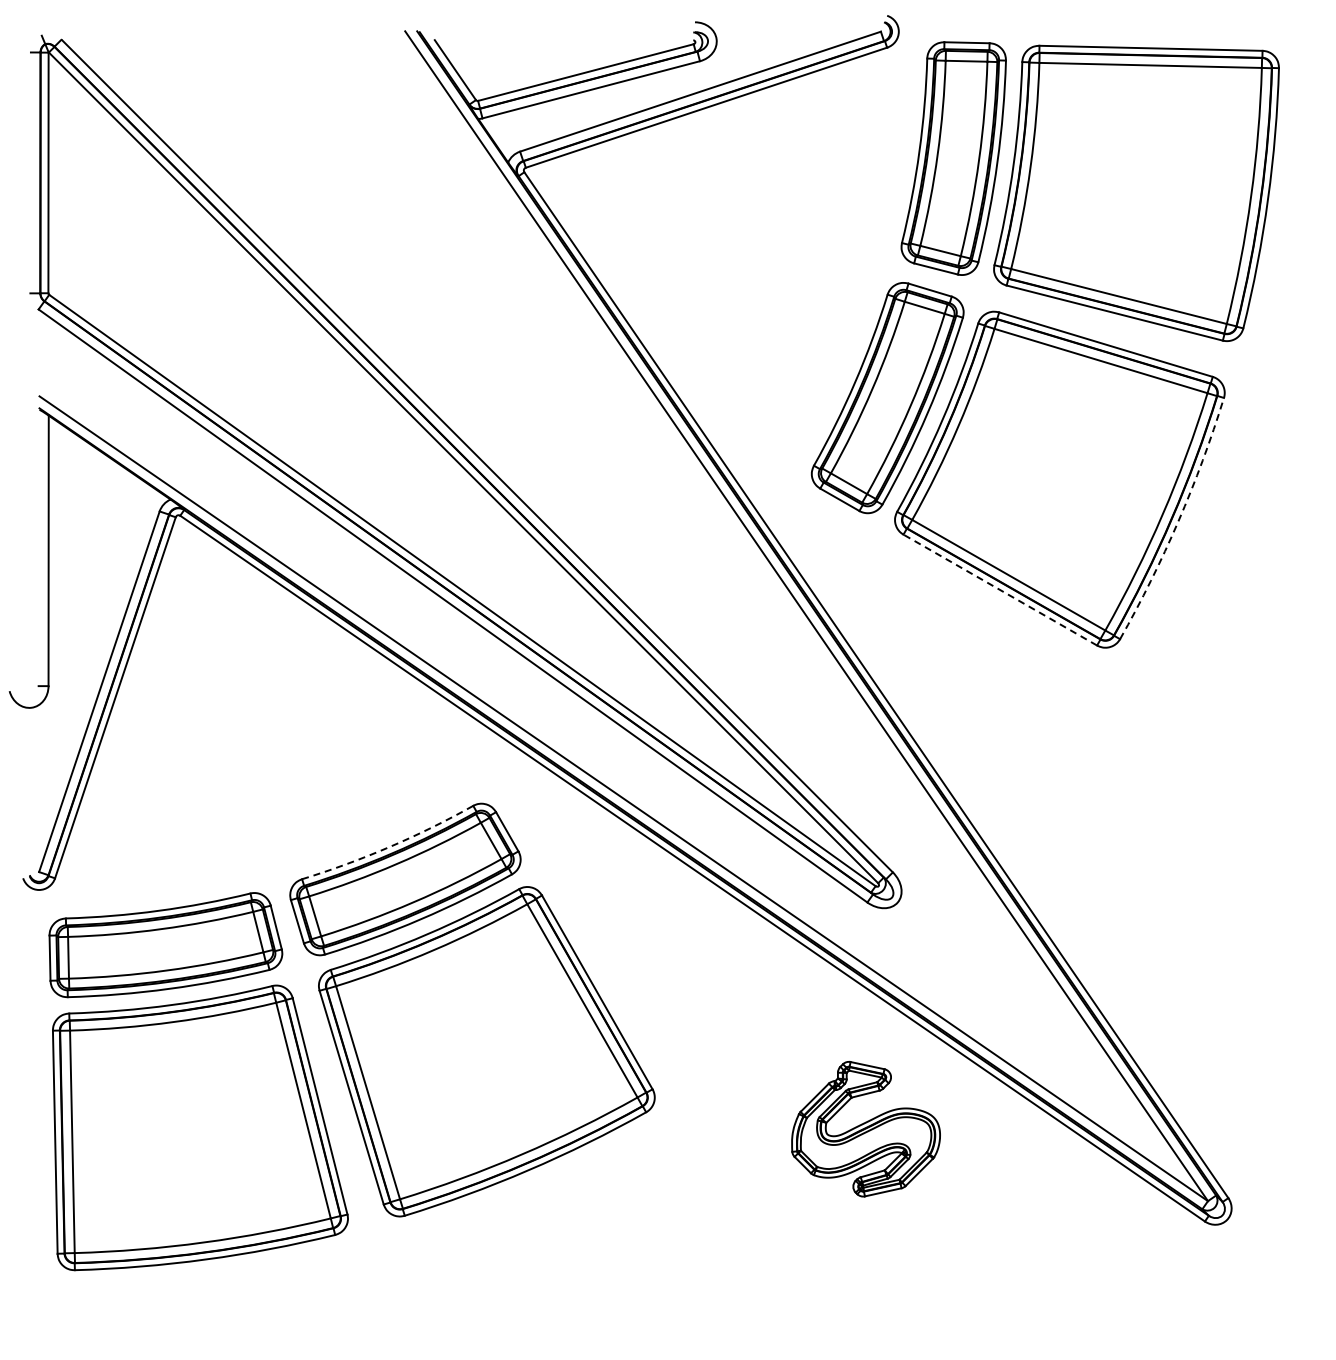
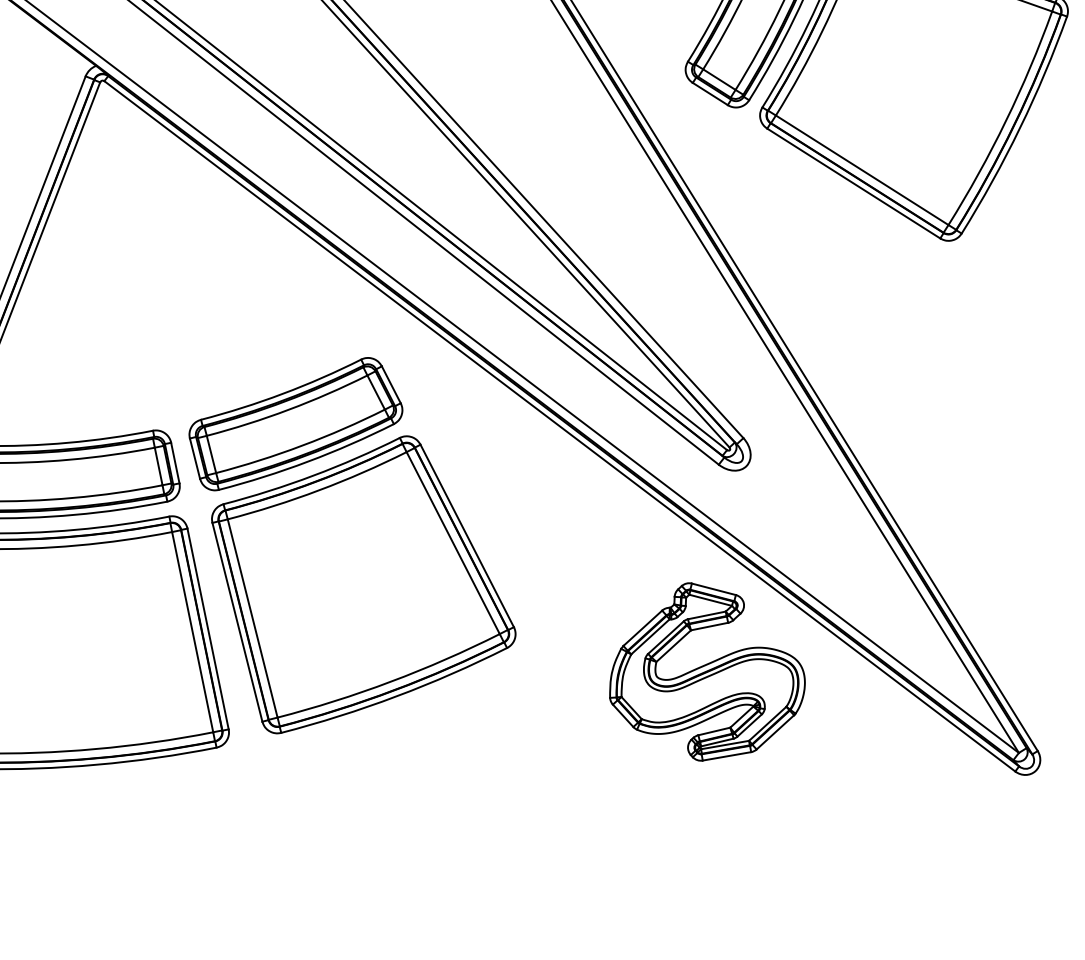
arc: (1178, 521) -> (1020, 128), dashed -> solid
line: (1000, 590) -> (853, 183), dashed -> solid
arc: (389, 847) -> (282, 394), dashed -> solid
part: (865, 1129) -> (707, 672), size x1.43

